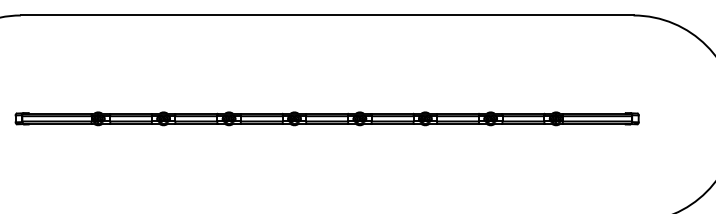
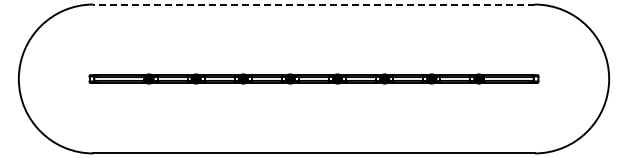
line: (327, 15) -> (314, 4), solid -> dashed

